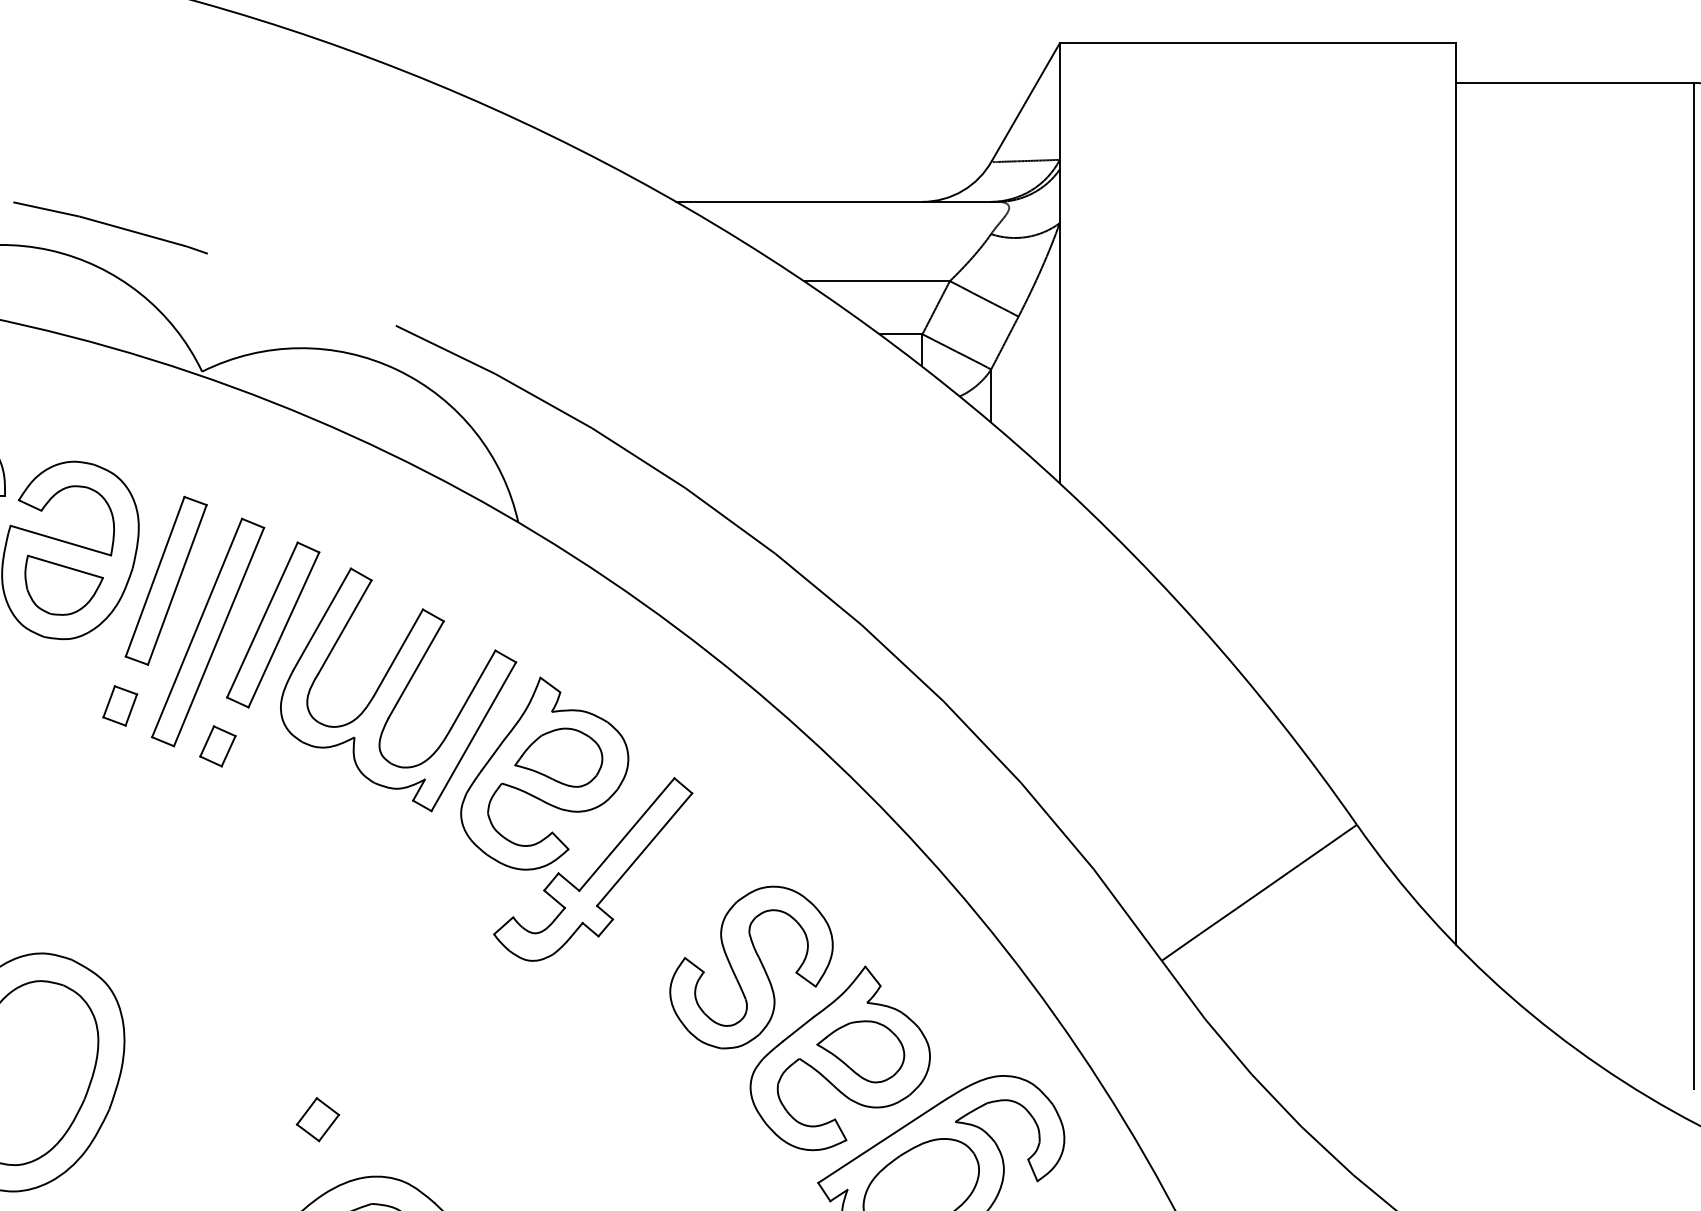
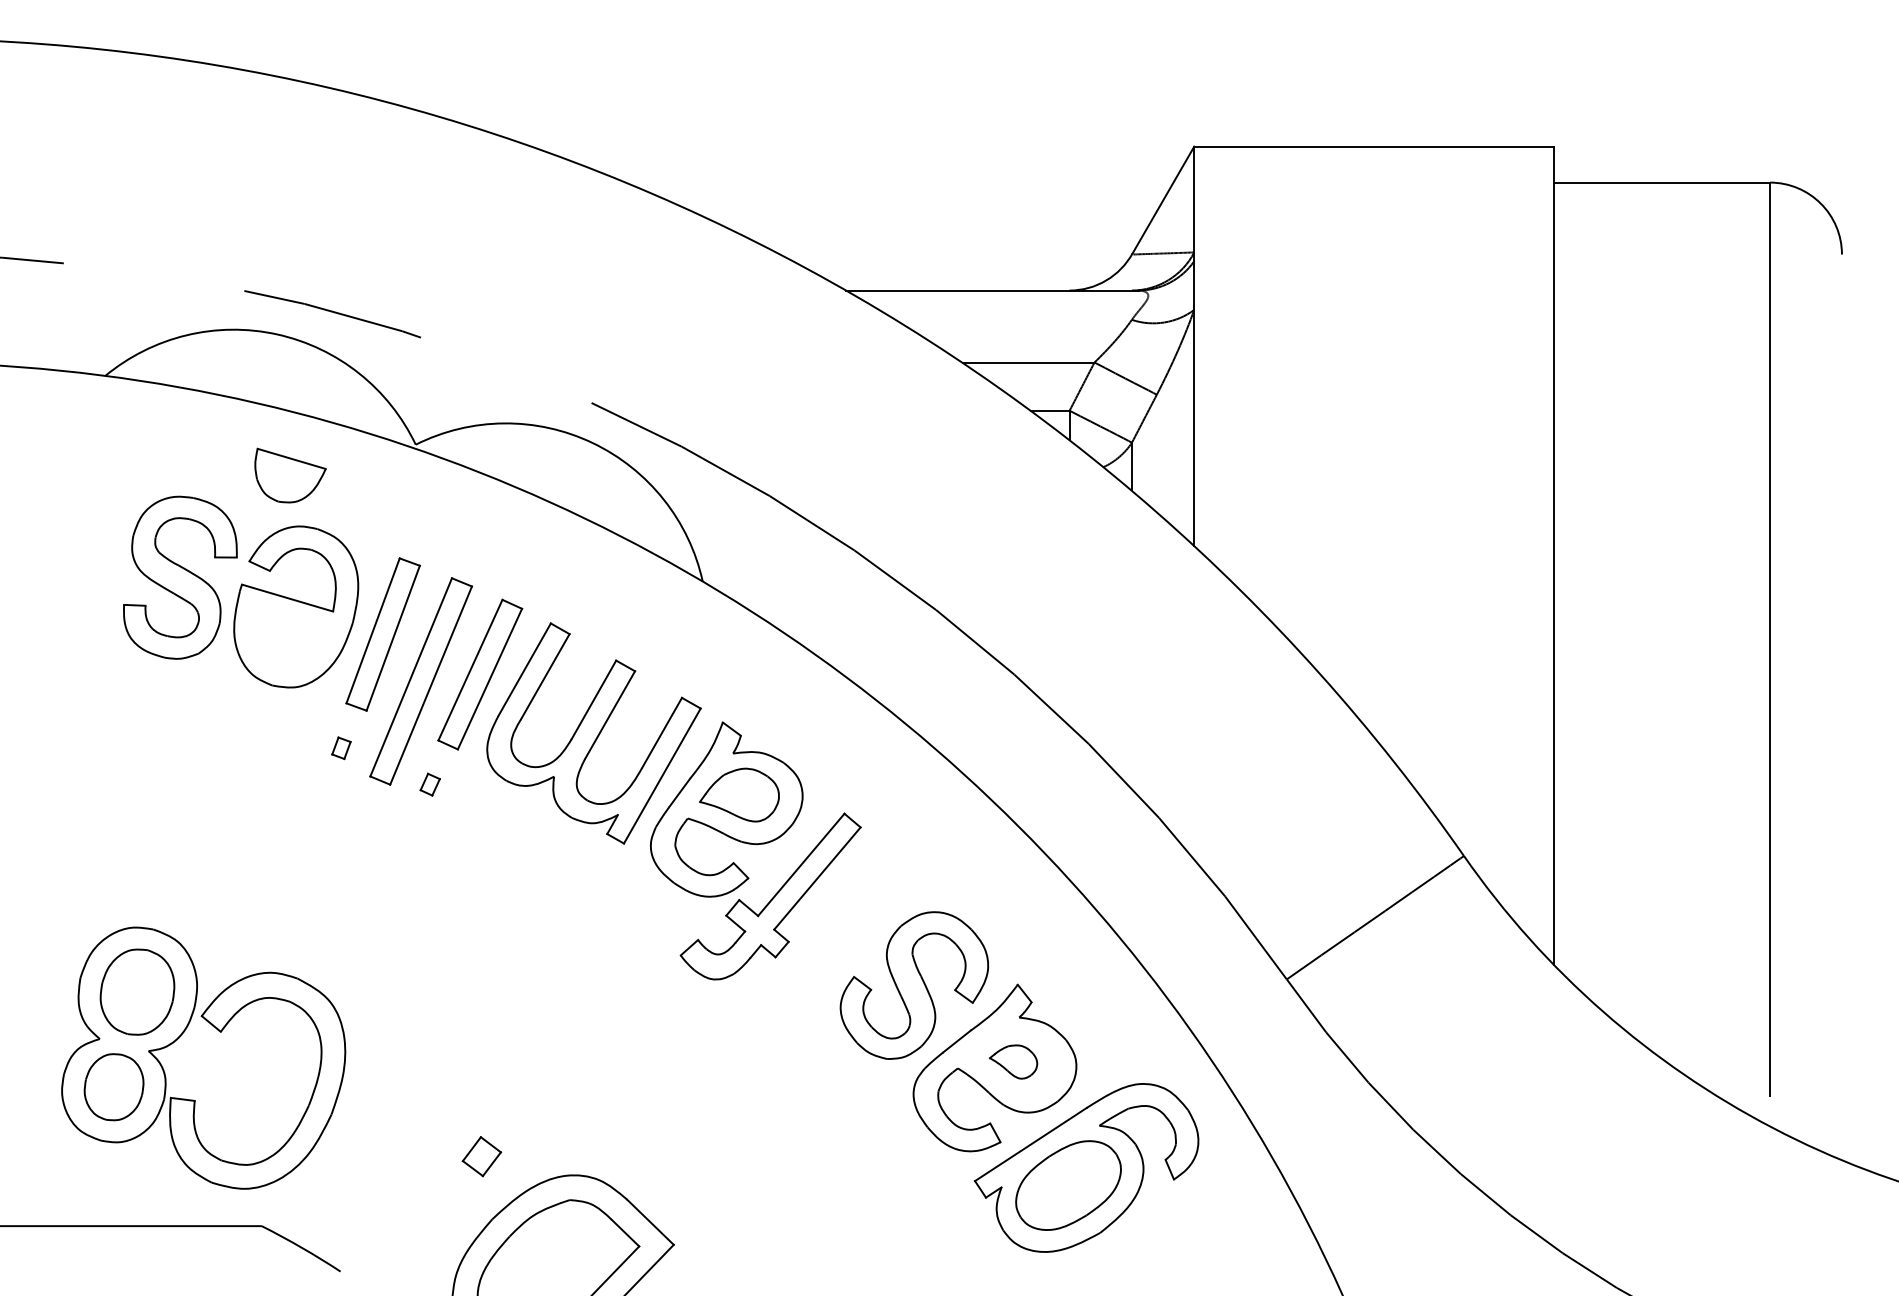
part: (64, 585) -> (290, 475), moved
part: (120, 706) -> (341, 748), size x0.6
part: (218, 746) -> (430, 784), size x0.6
part: (860, 1051) -> (1013, 1061), size x0.6
part: (317, 1119) -> (481, 1156), moved

